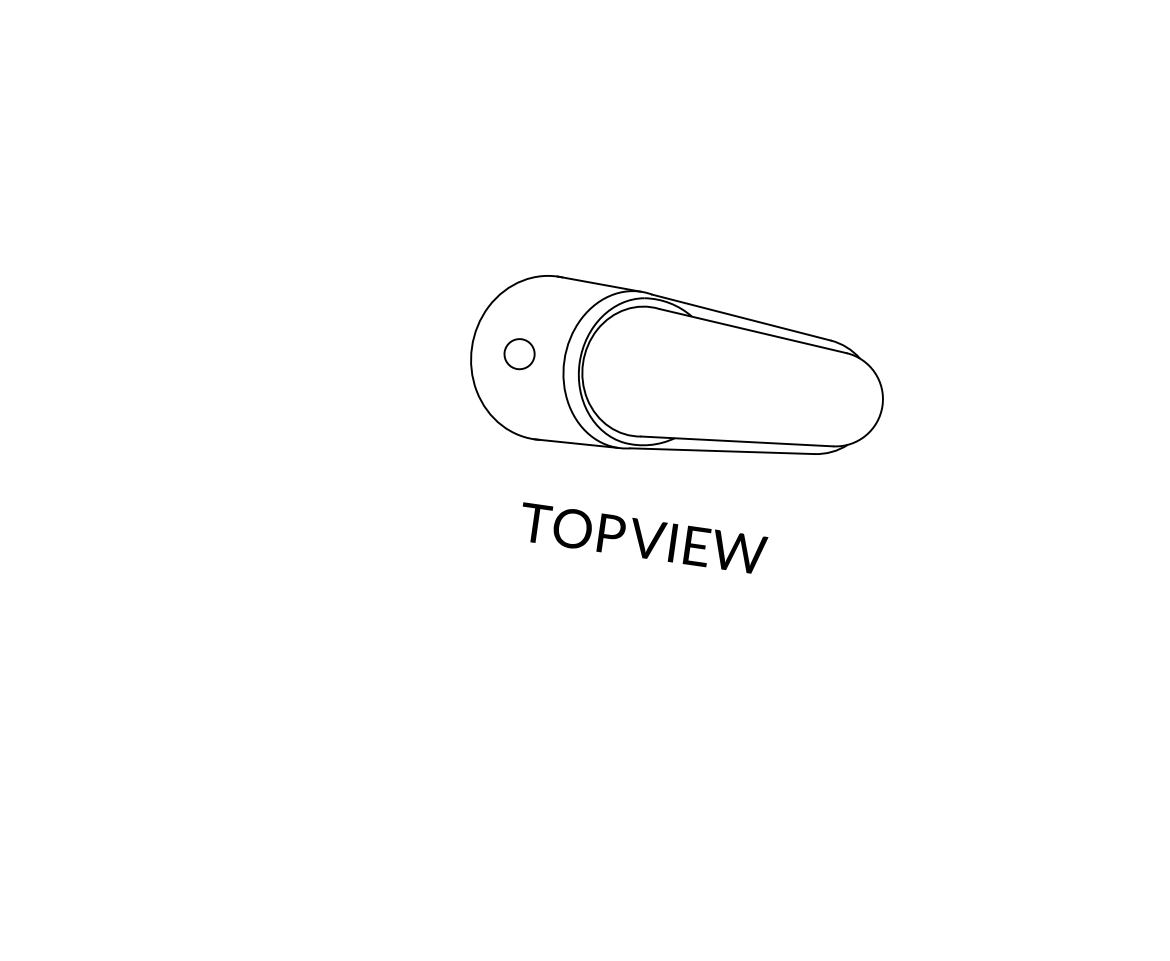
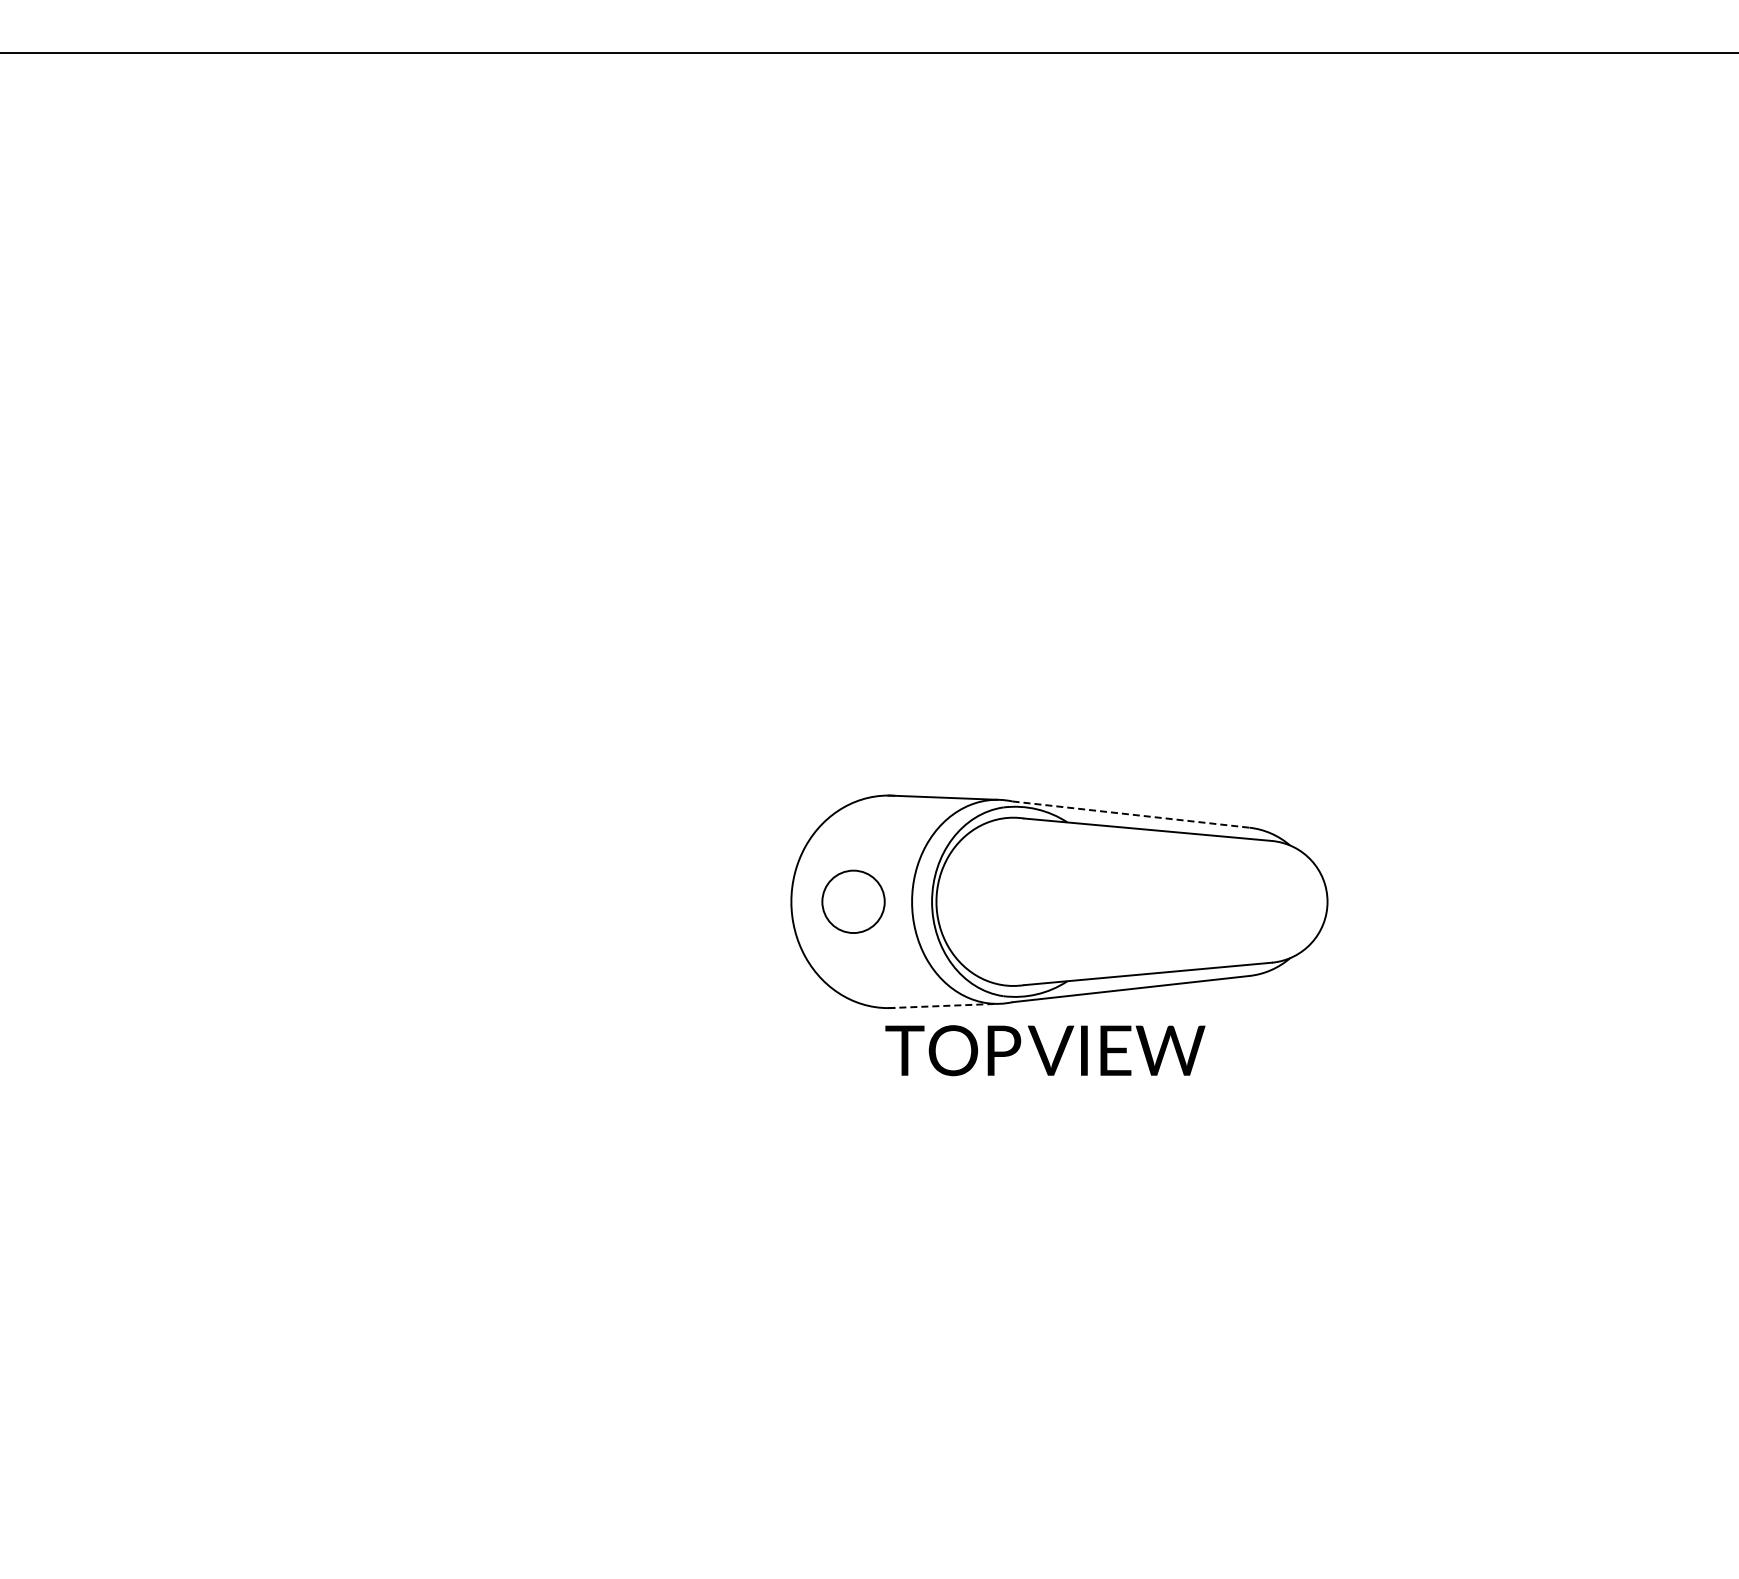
line: (741, 317) -> (1131, 814), solid -> dashed
circle: (519, 353) -> (853, 901), size x1.6
line: (577, 443) -> (943, 1005), solid -> dashed
text: (643, 538) -> (1045, 1050), moved

